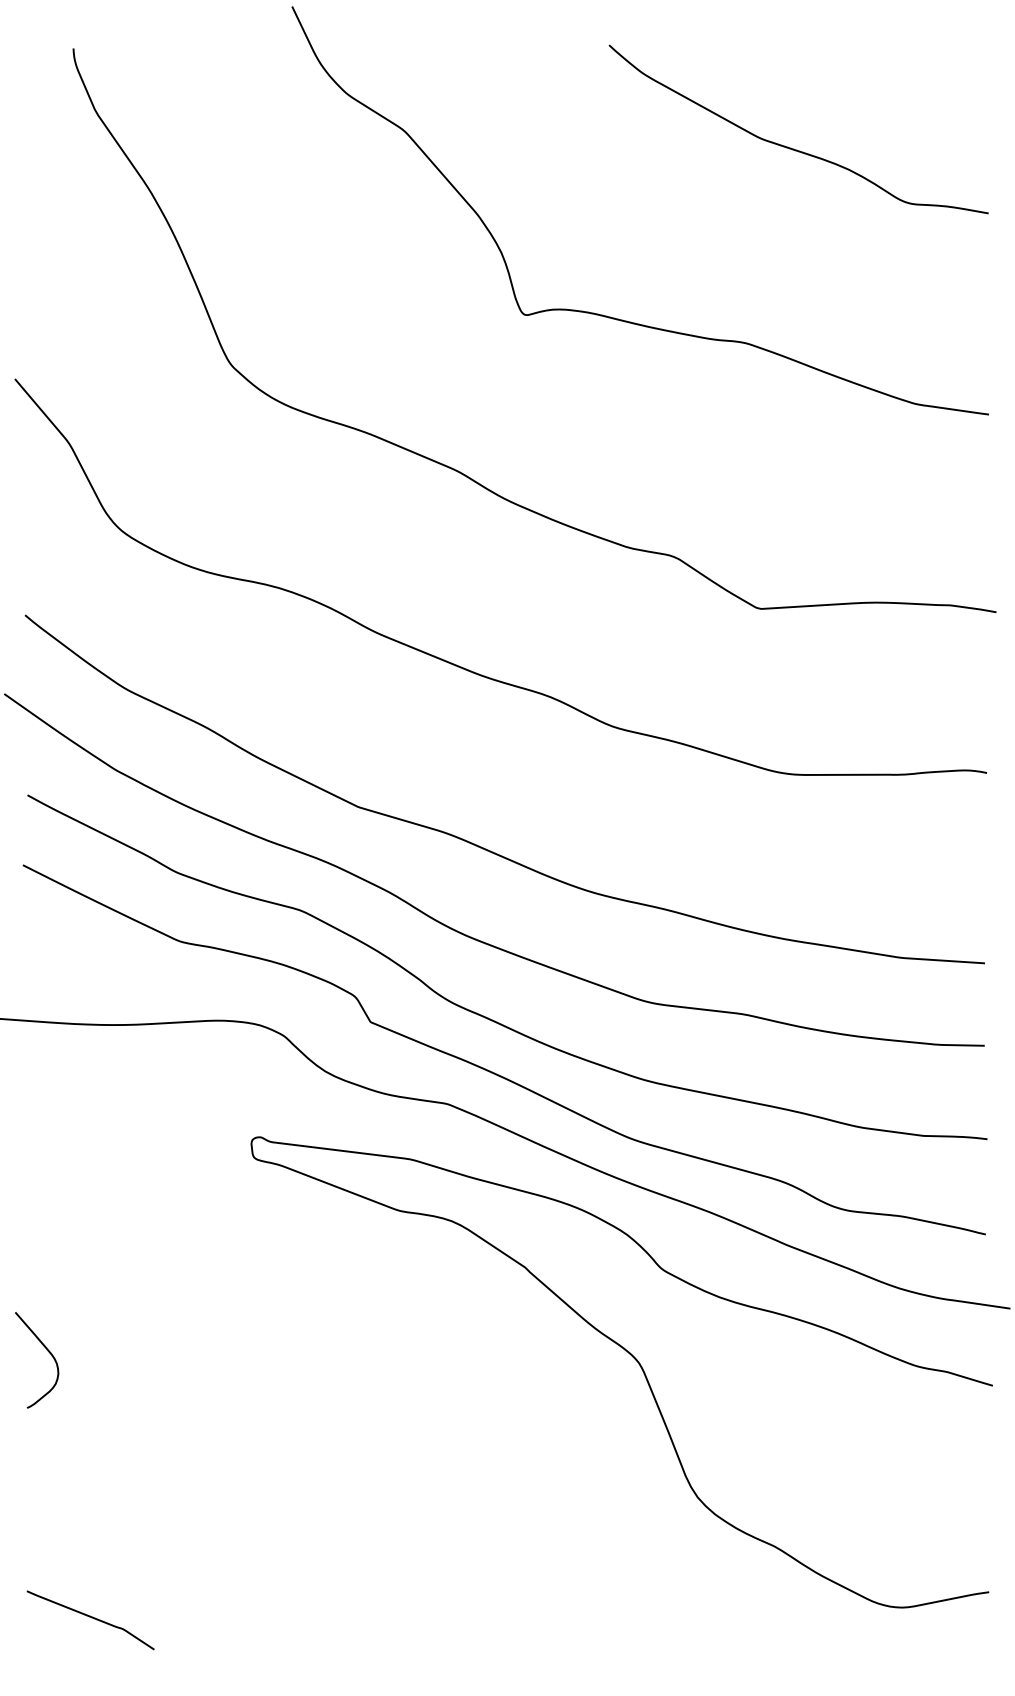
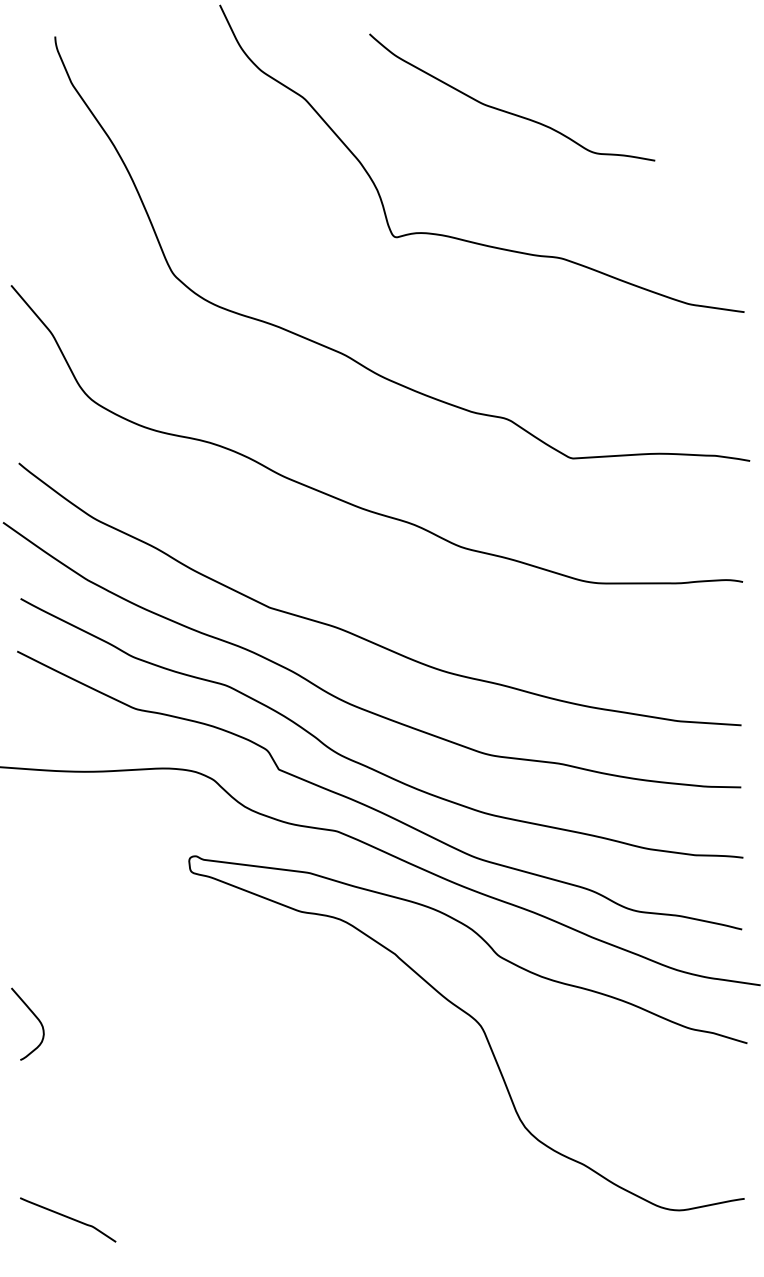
curve: (793, 148) -> (508, 111), moved

